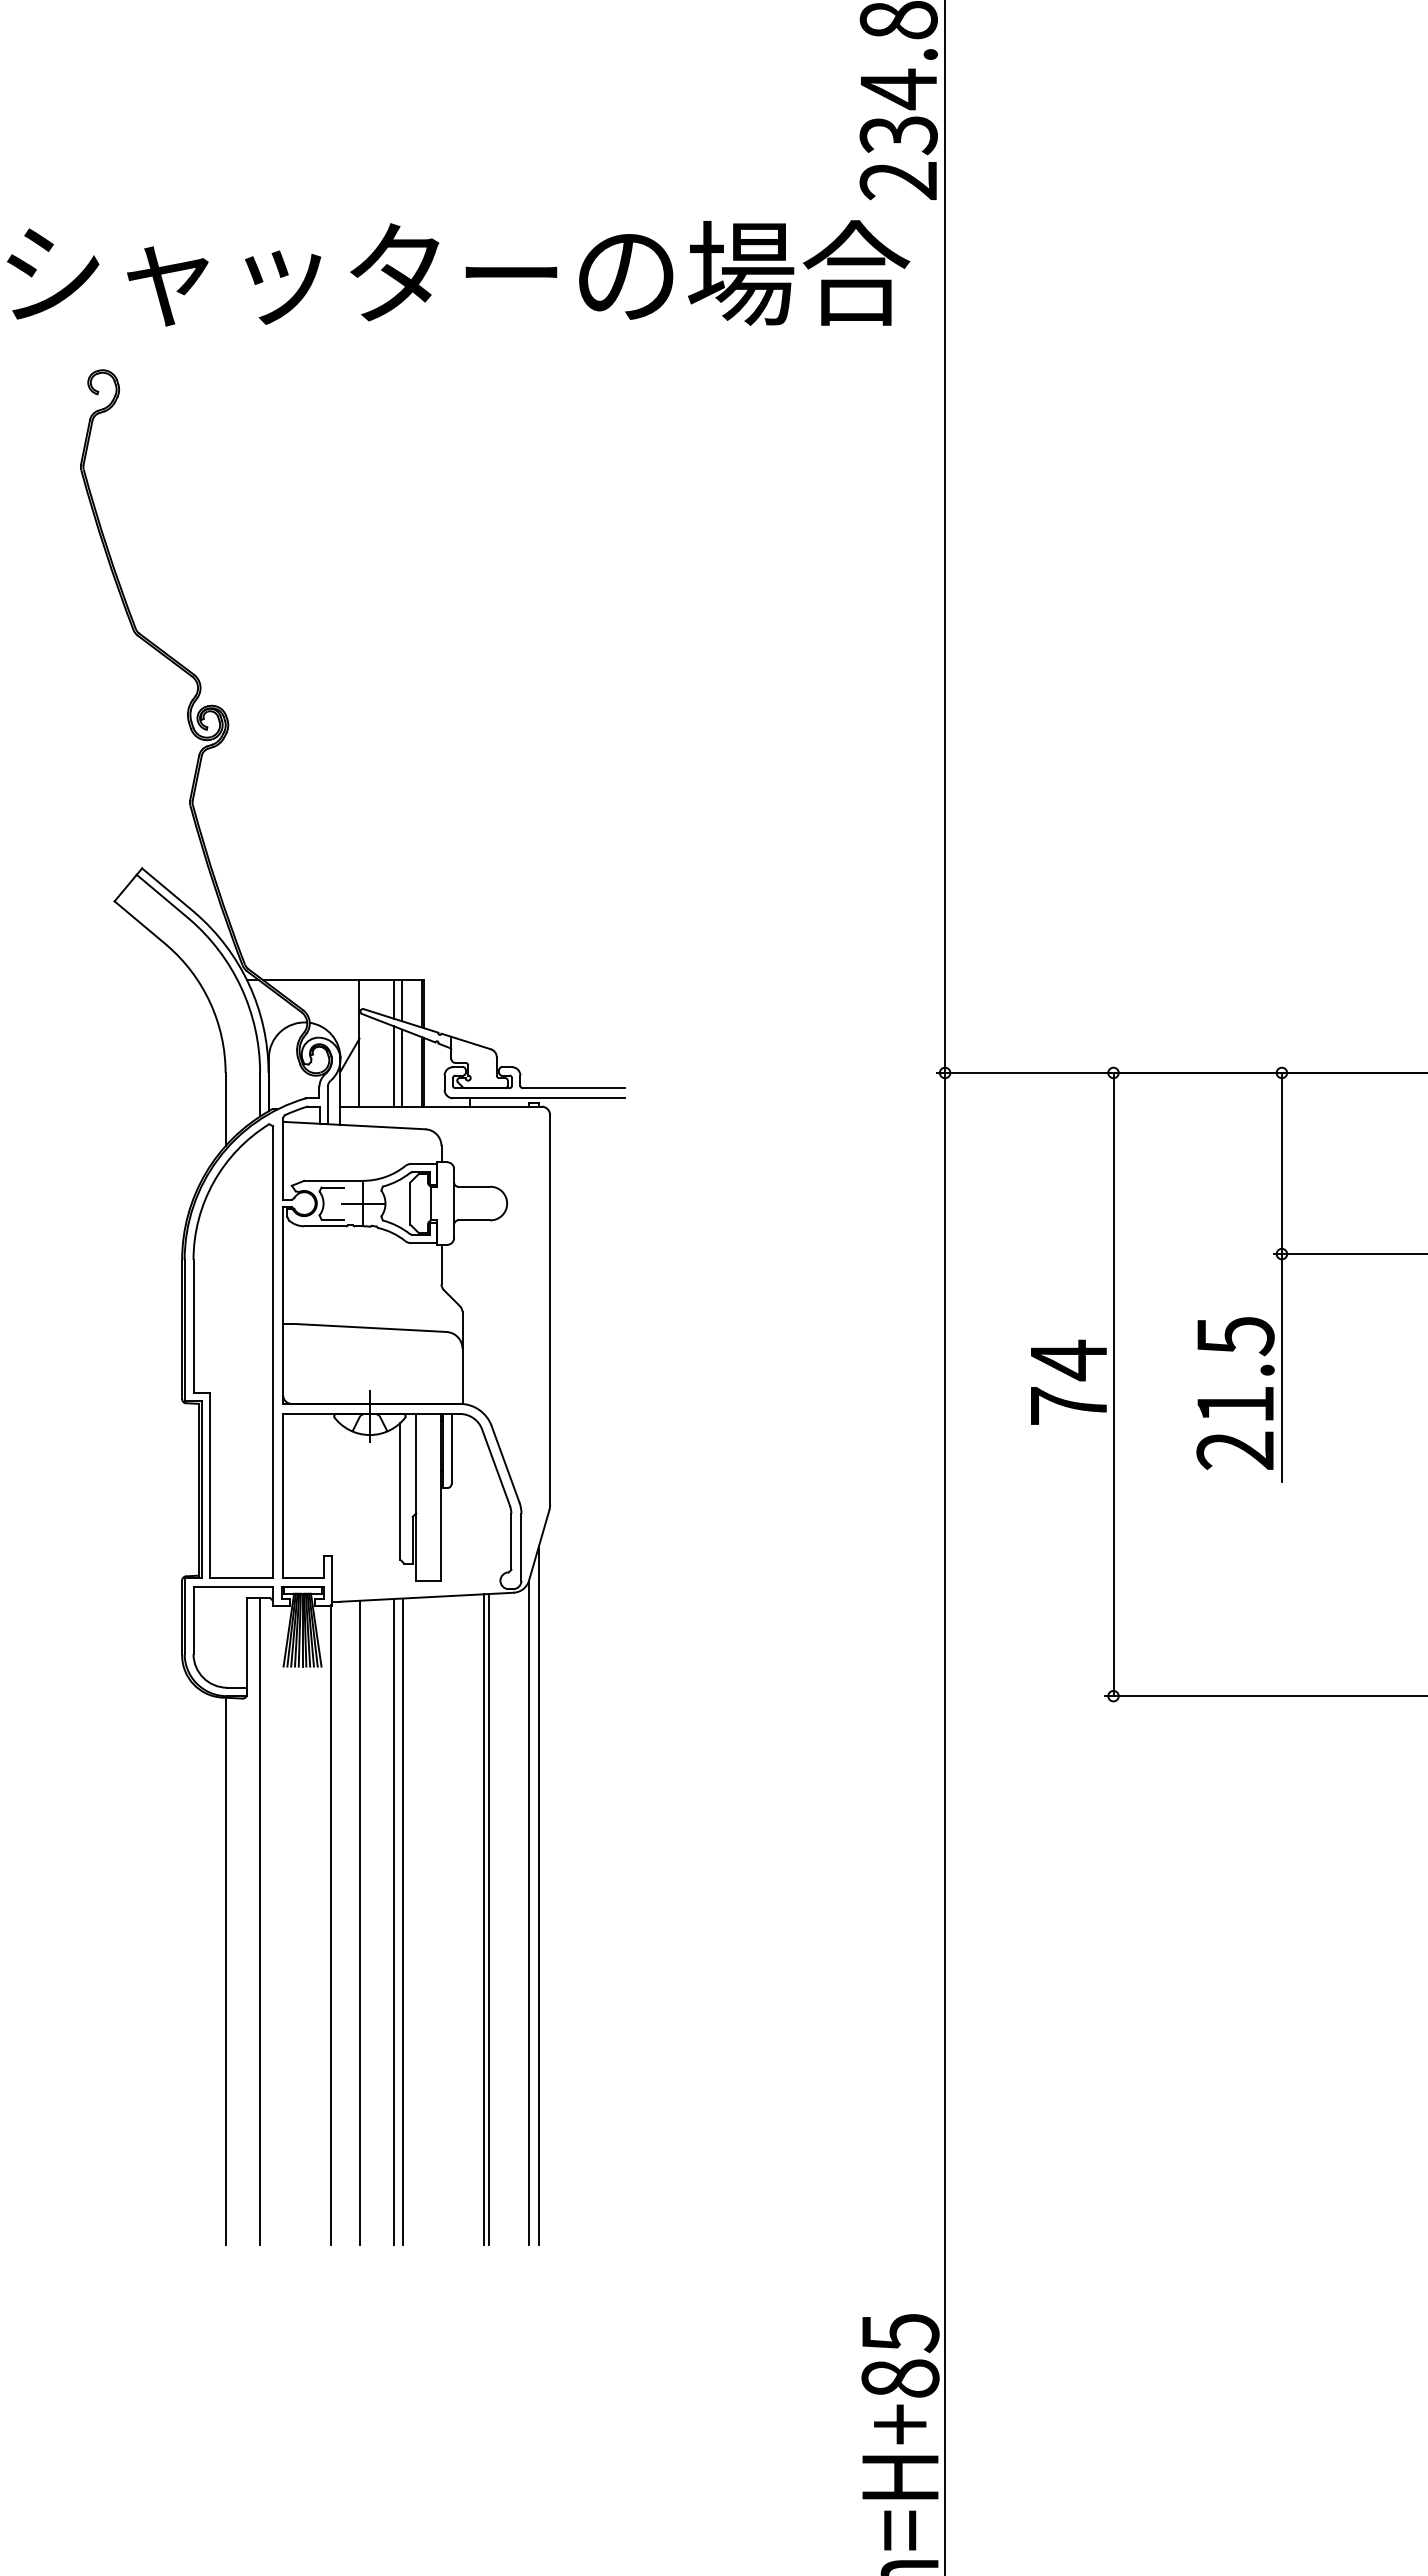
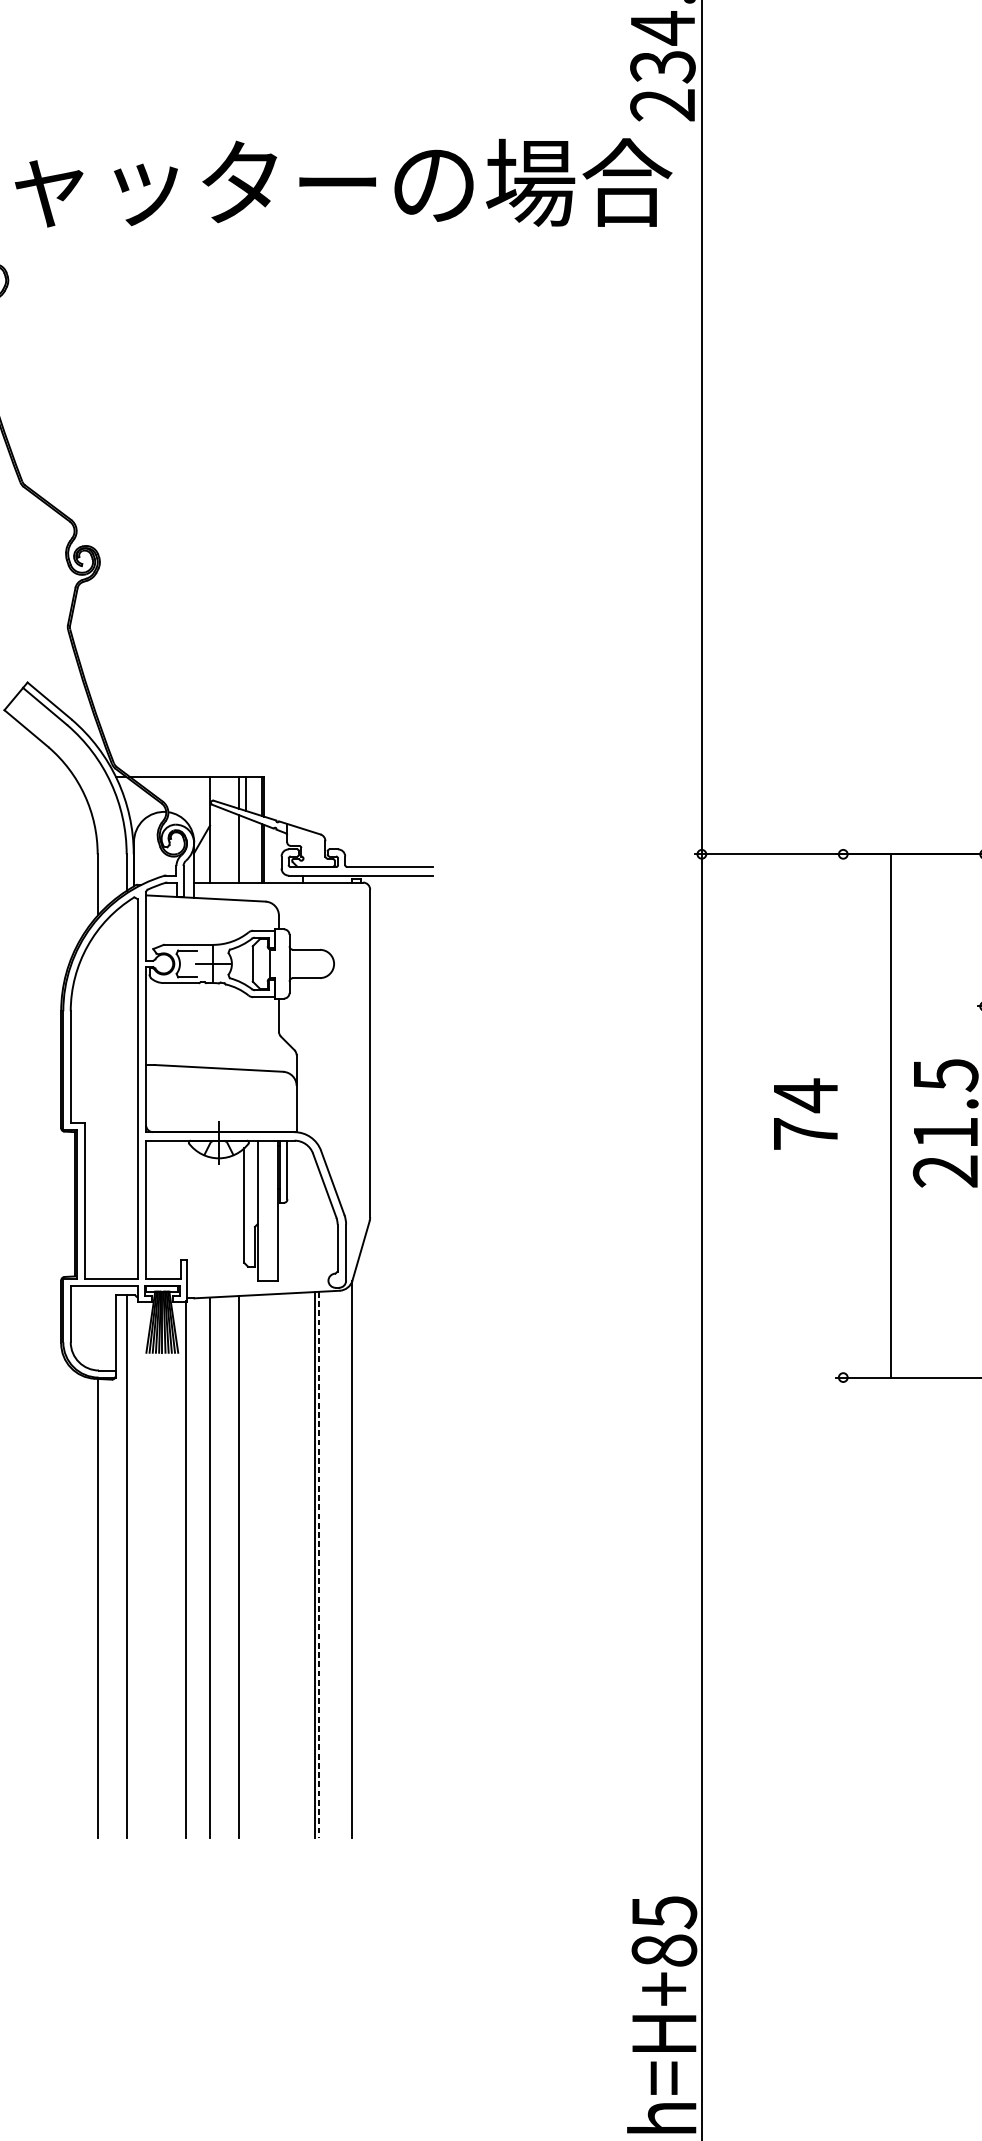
line: (402, 1067) -> (246, 849), removed
line: (1113, 1384) -> (891, 1115), moved
line: (538, 1895) -> (360, 1544), removed
line: (489, 1919) -> (319, 1565), solid -> dashed
line: (402, 1921) -> (246, 1566), removed

